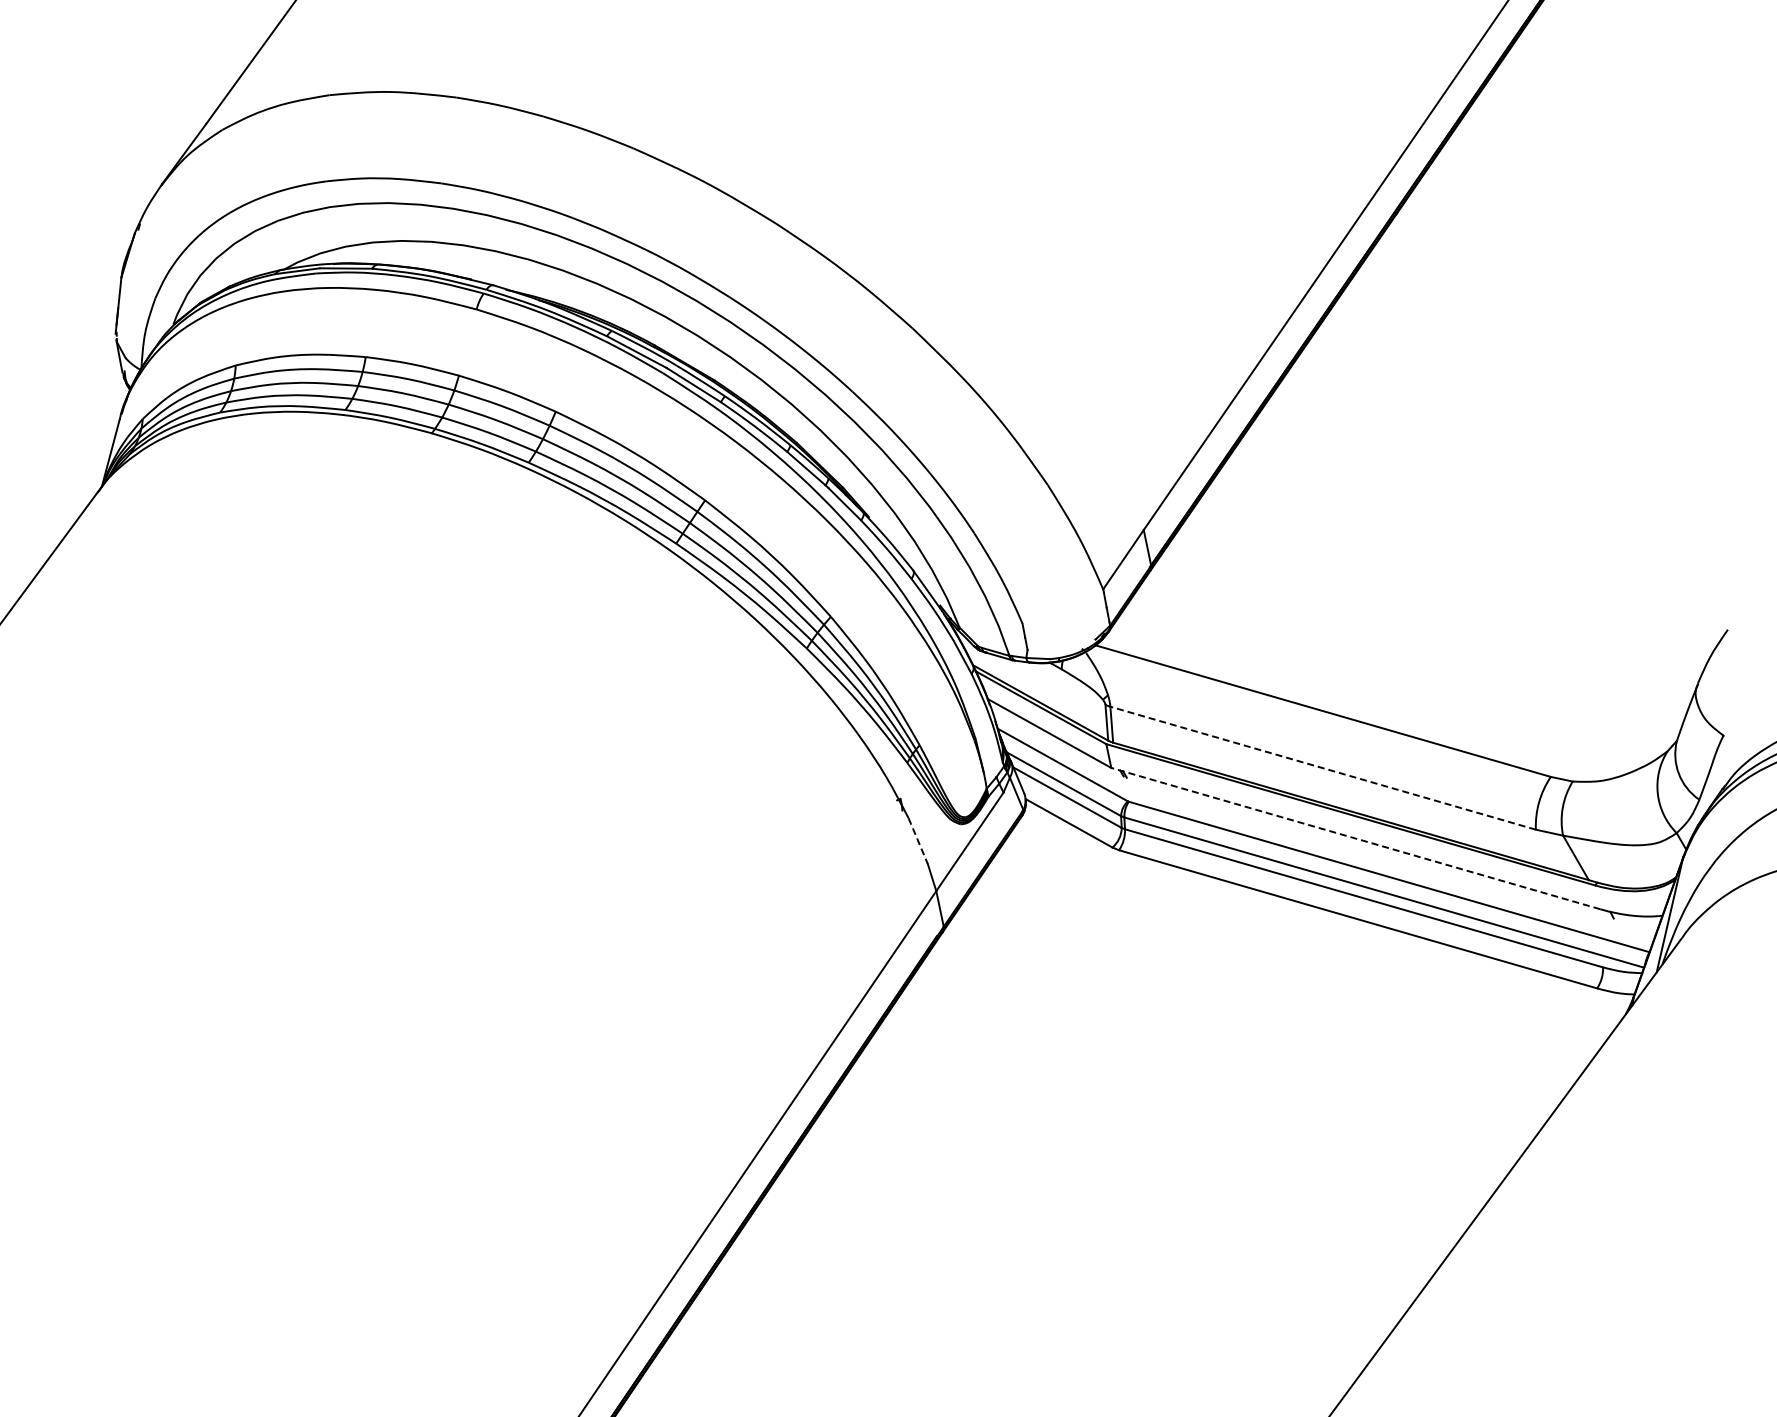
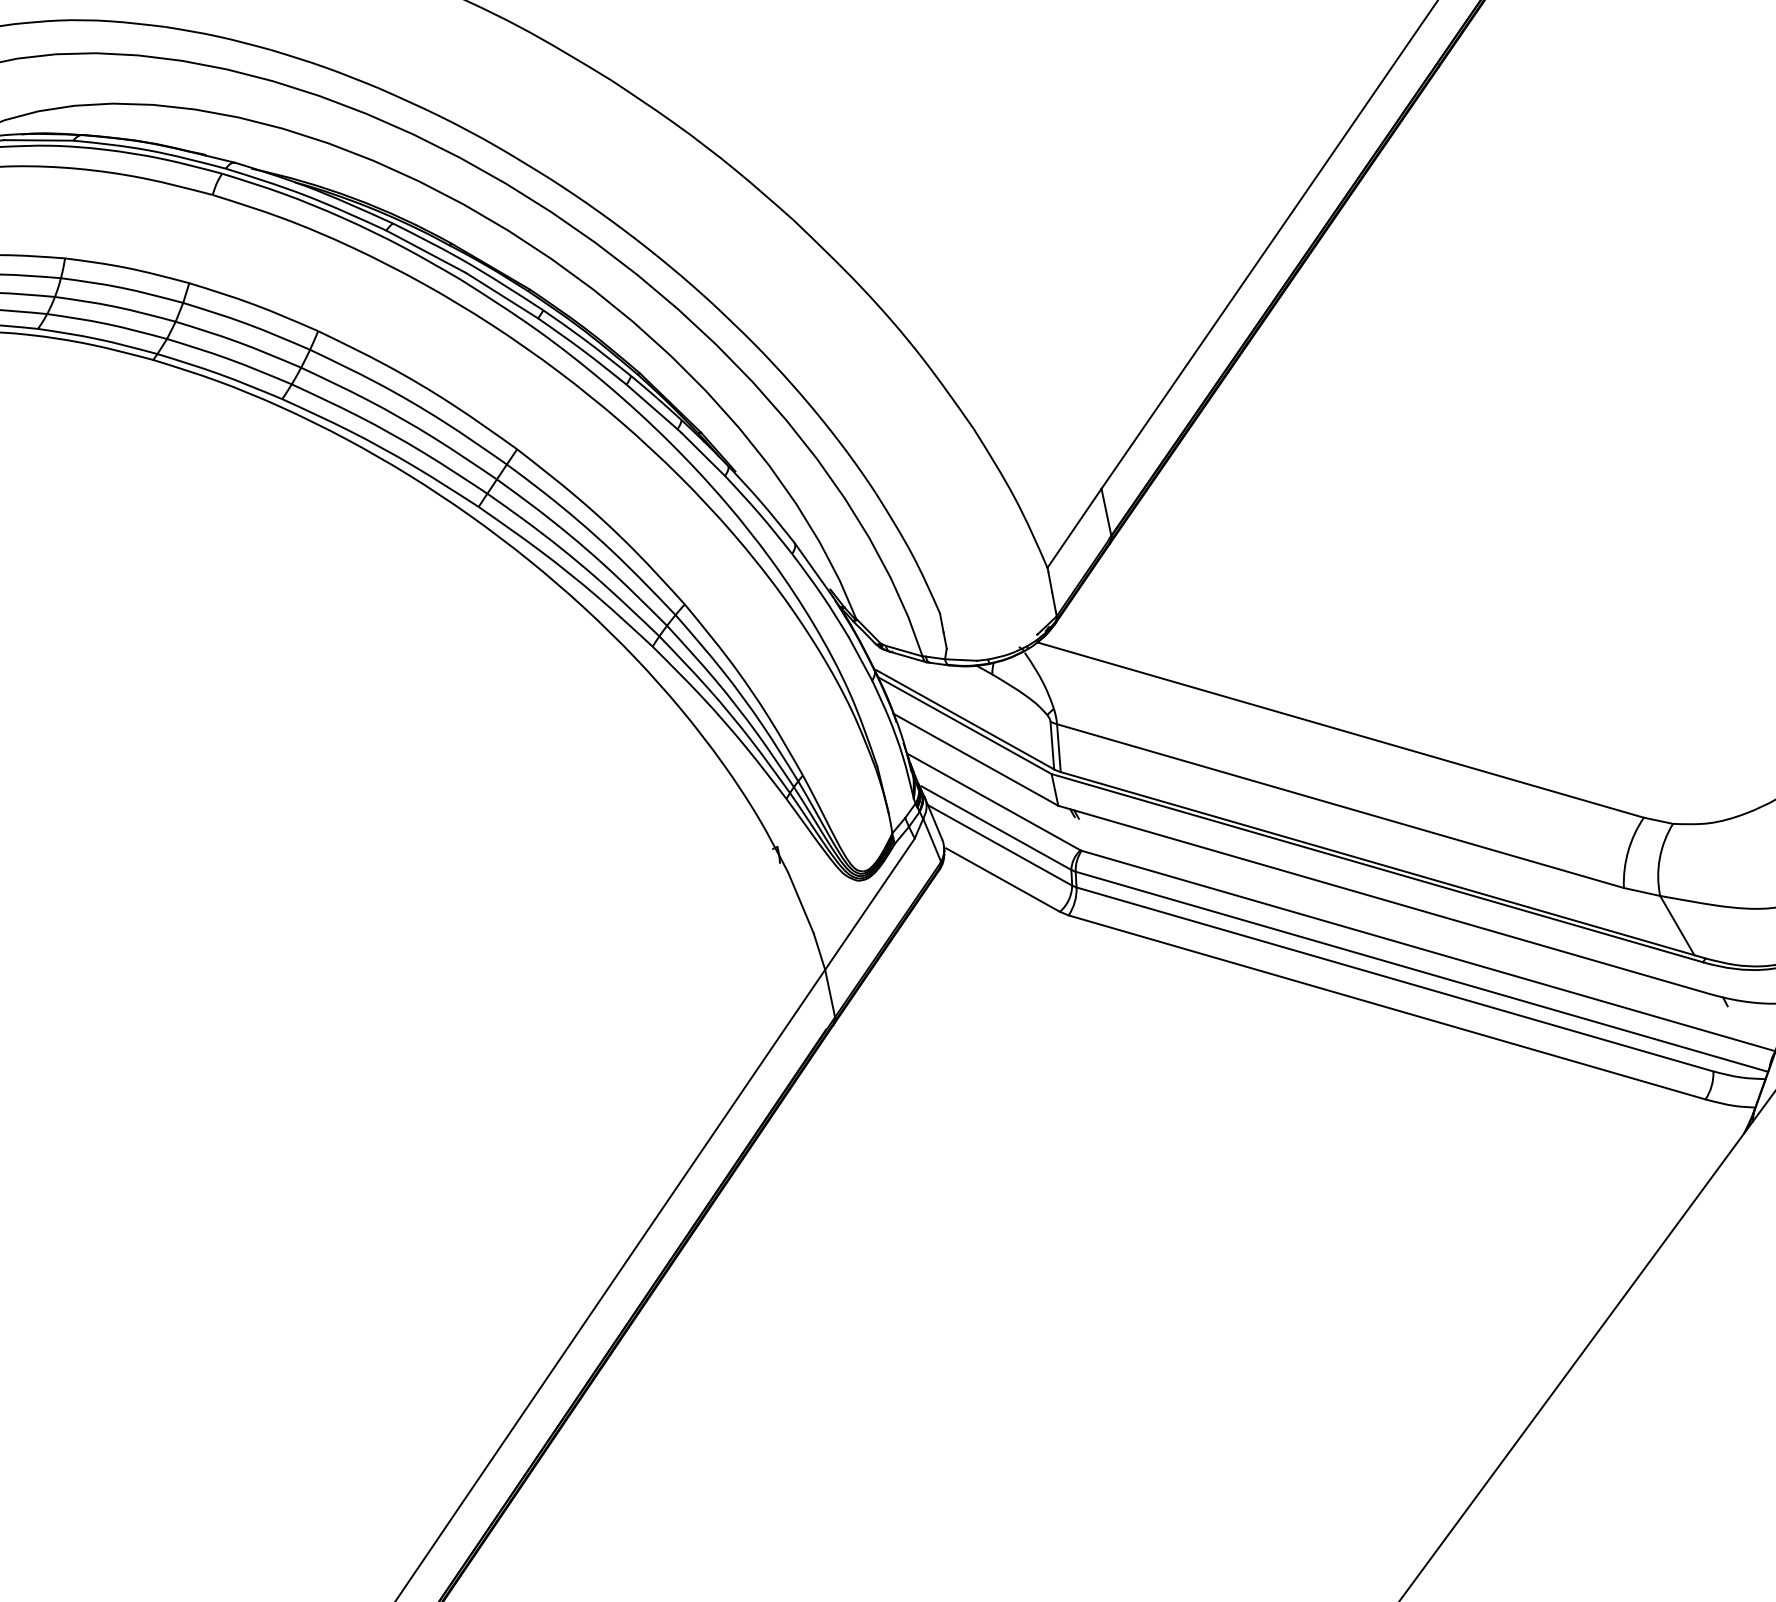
line: (1322, 768) -> (1339, 806), dashed -> solid
line: (1355, 838) -> (1383, 899), dashed -> solid
line: (918, 841) -> (801, 903), dashed -> solid

